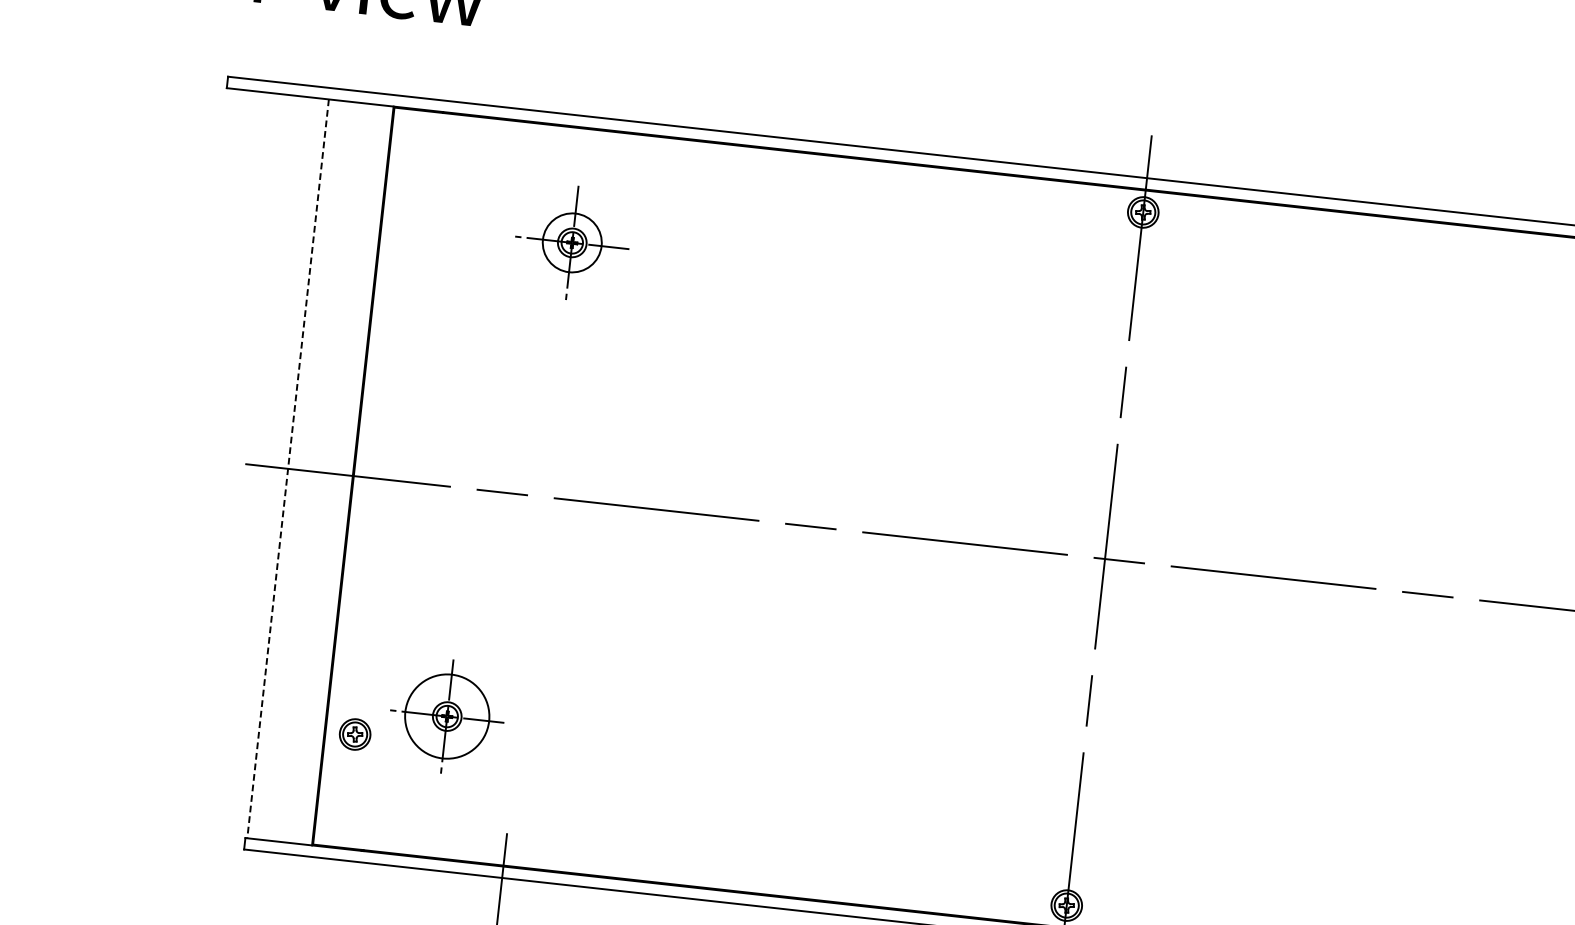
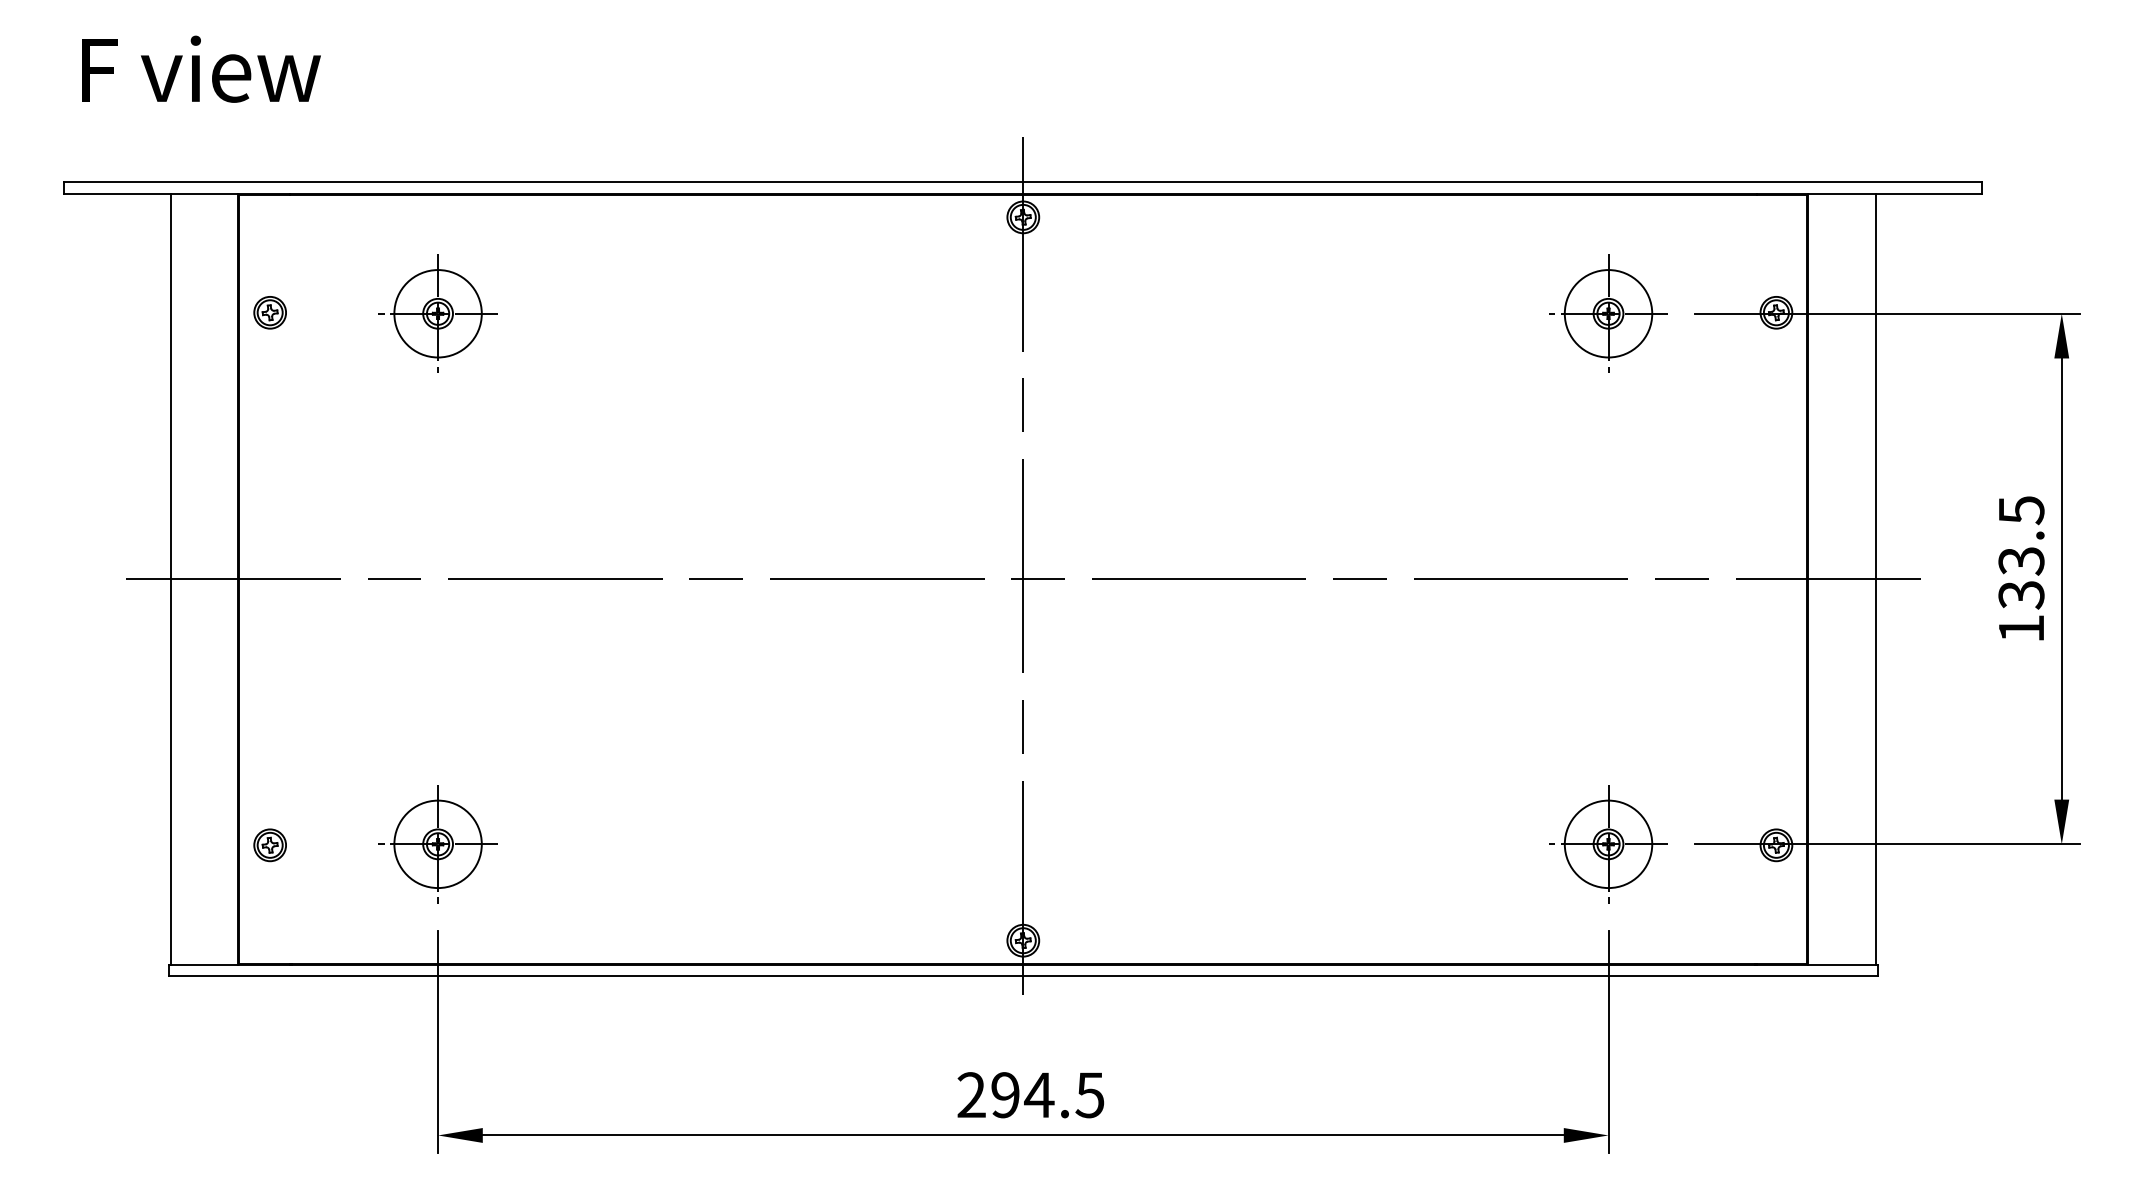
part: (410, 223) -> (269, 312), added
circle: (571, 242) -> (437, 313), size x1.43
line: (287, 469) -> (170, 579), dashed -> solid
part: (446, 716) -> (437, 844), moved

